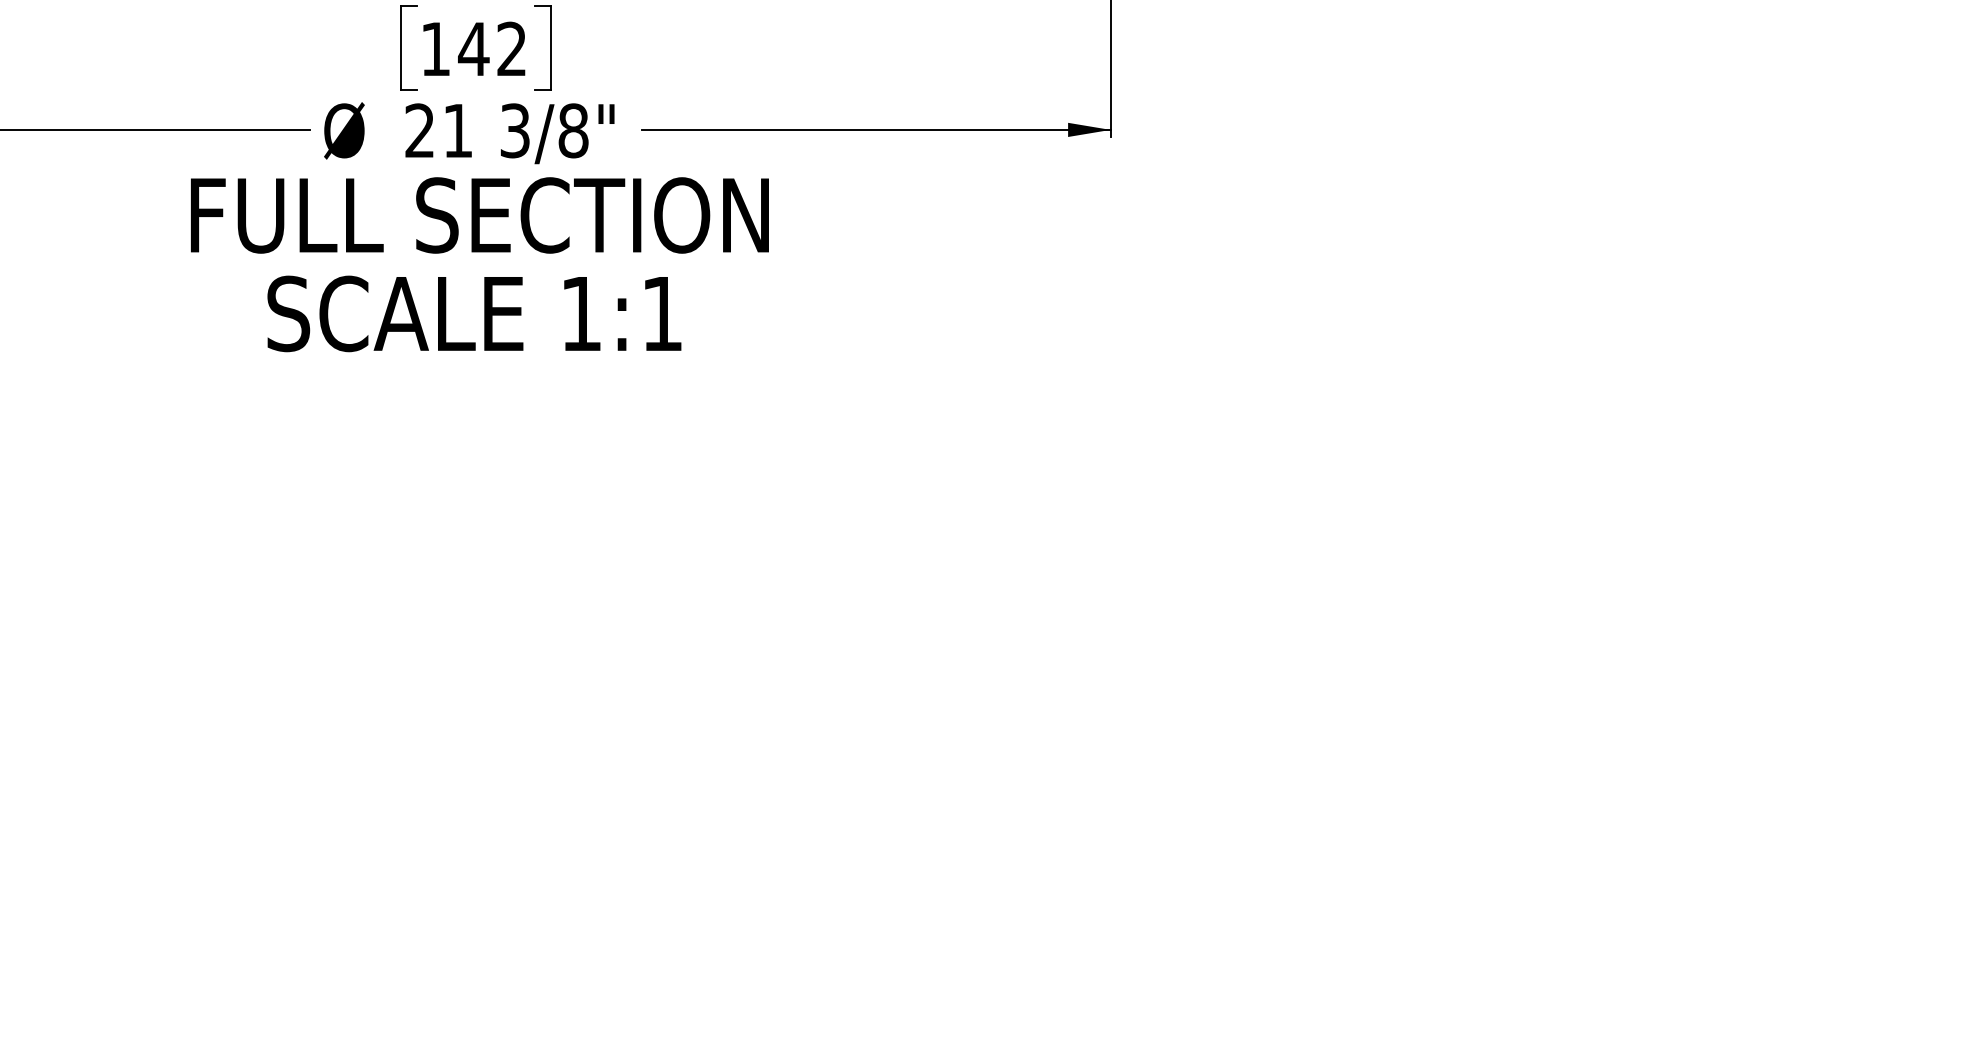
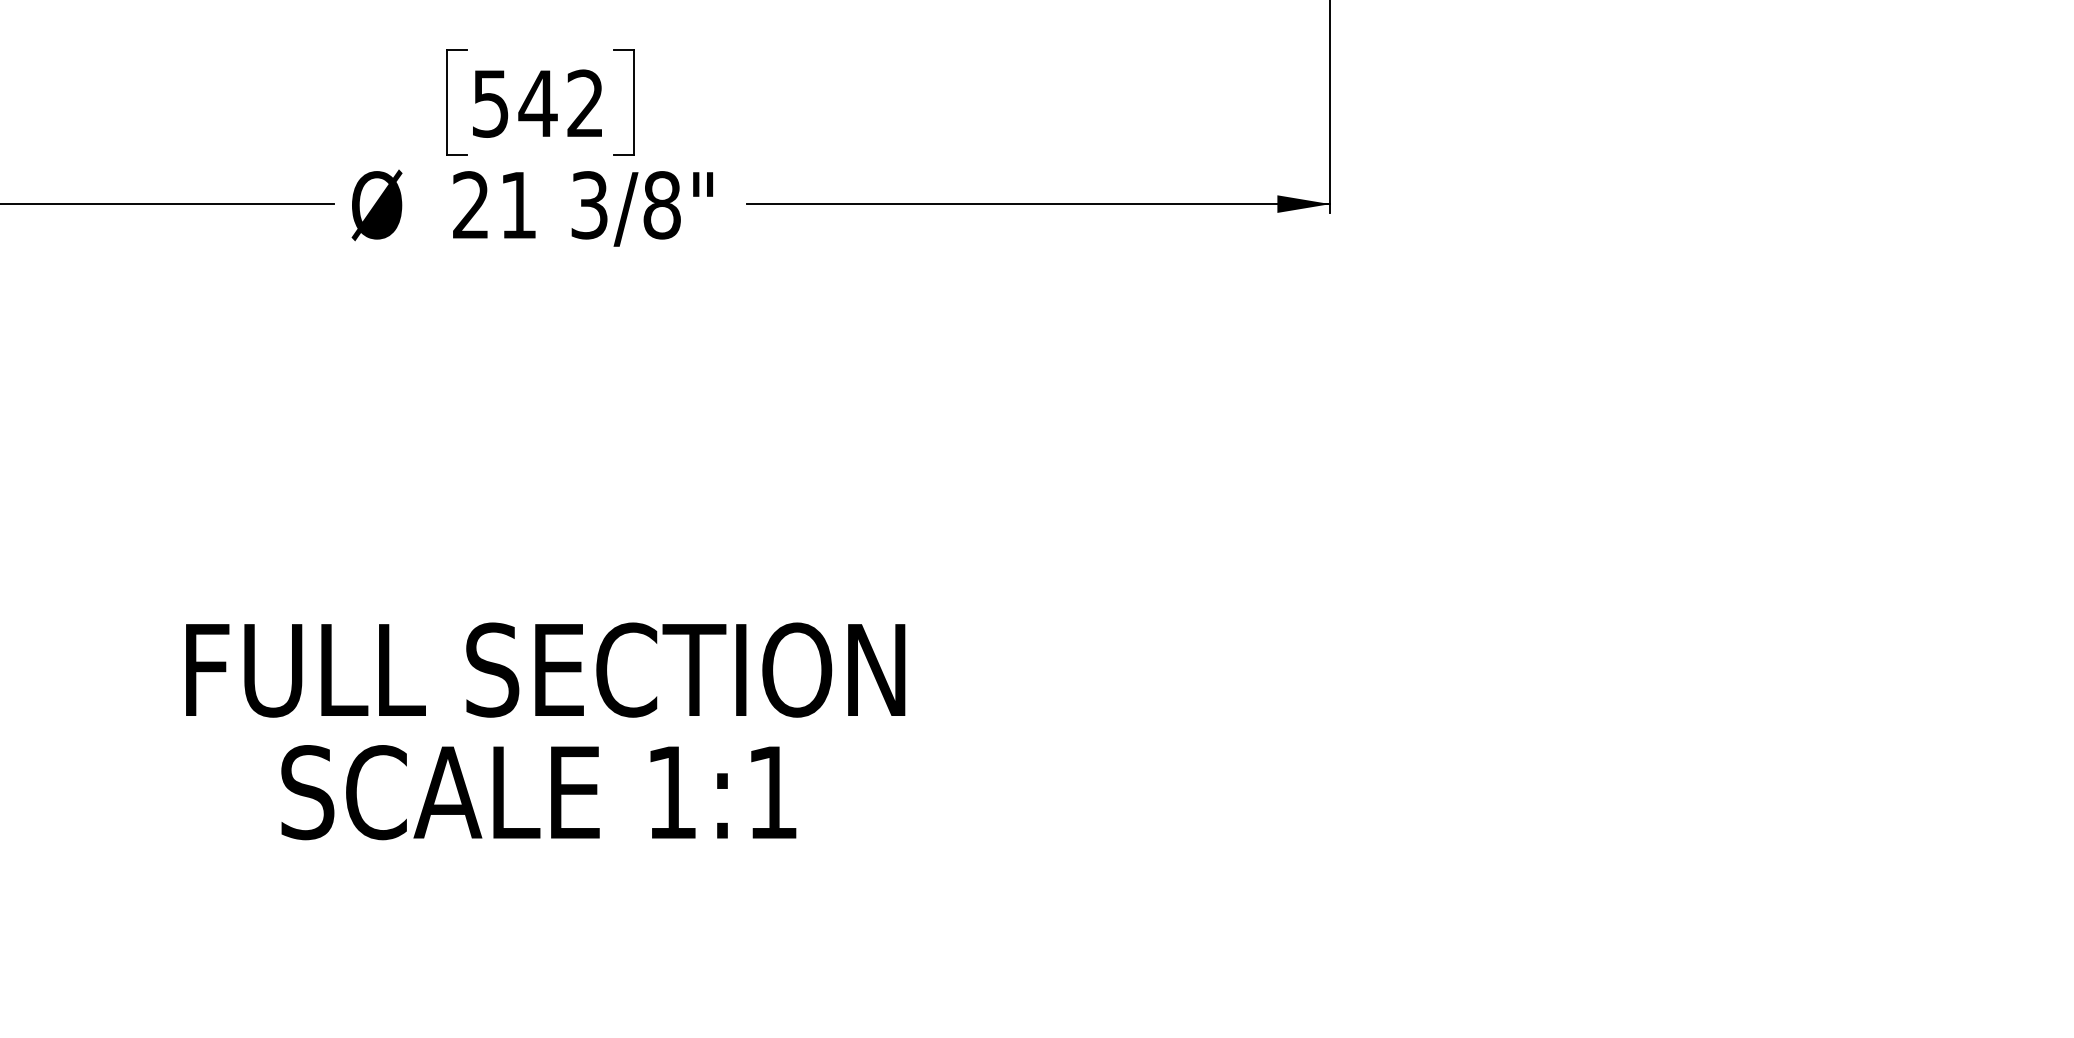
text: (435, 49) -> (490, 104), 142 -> 542
text: (479, 264) -> (545, 731), moved

